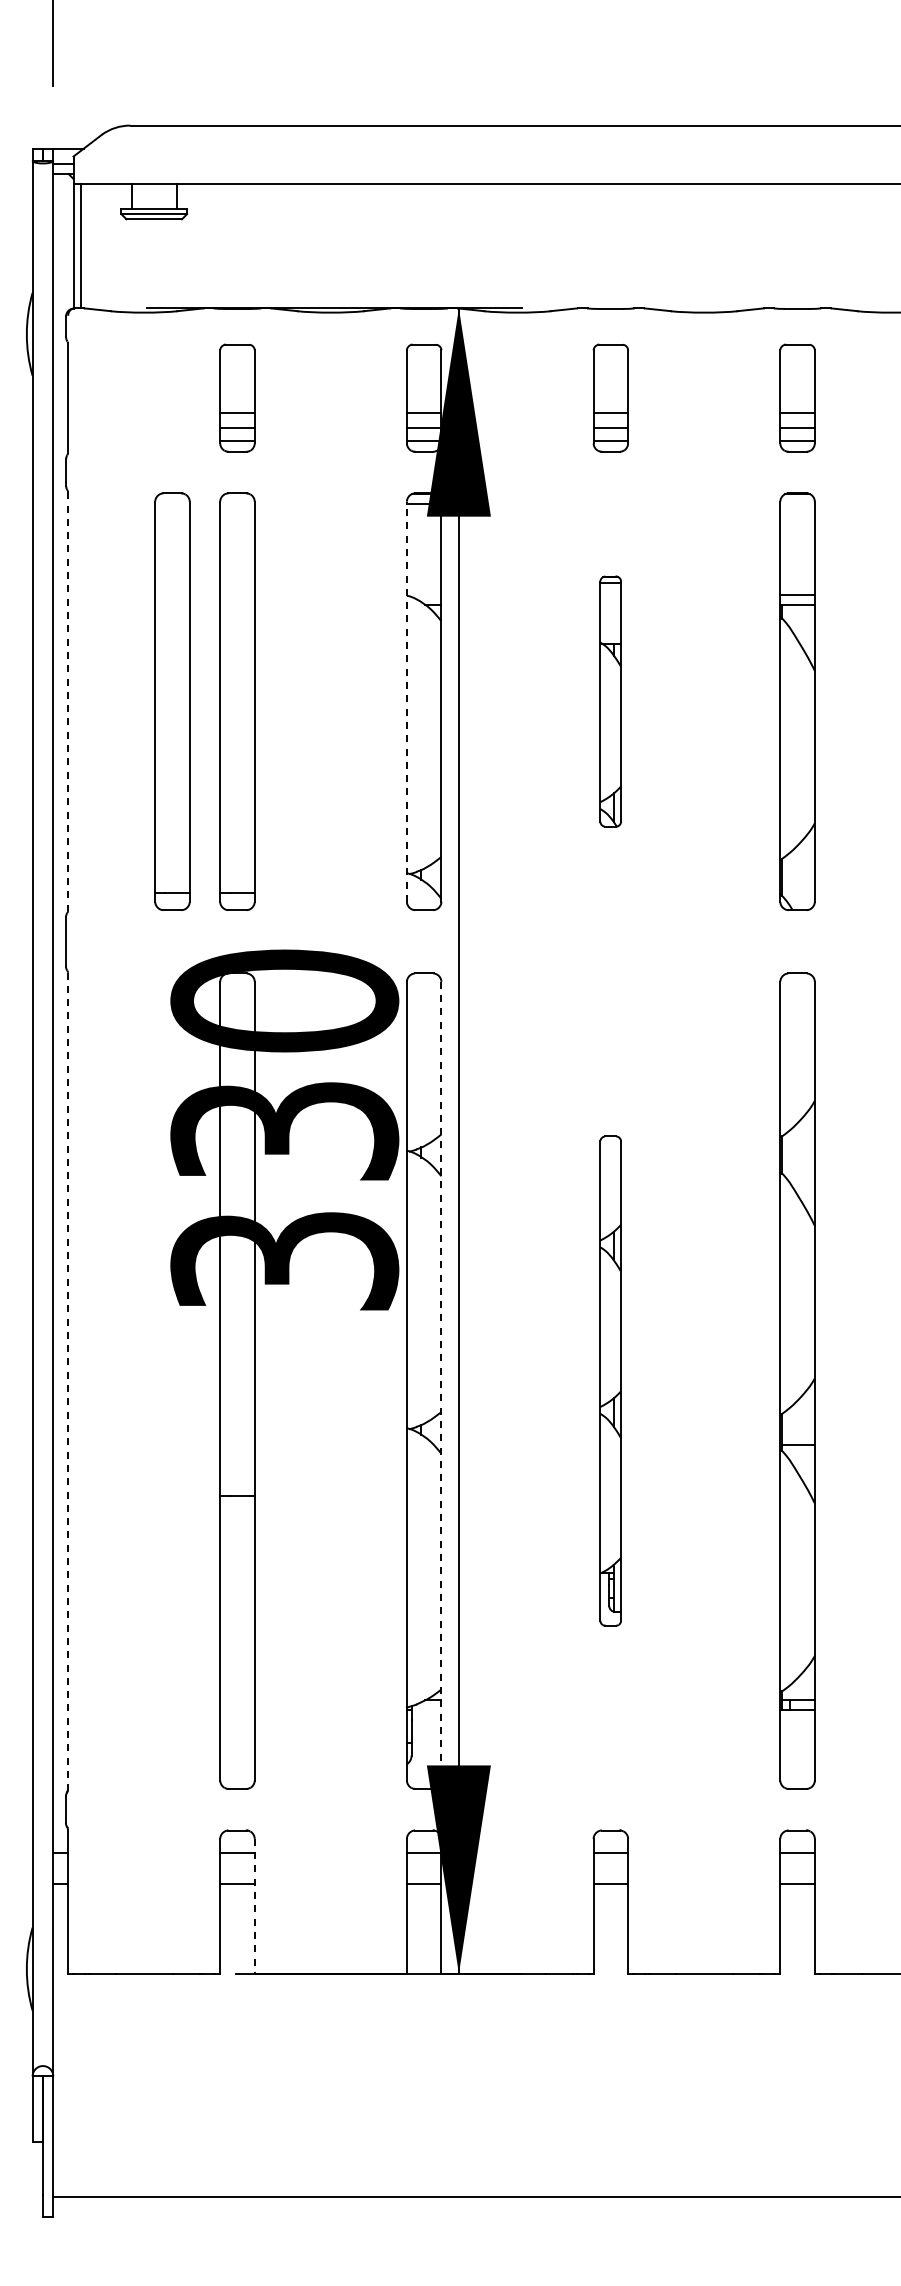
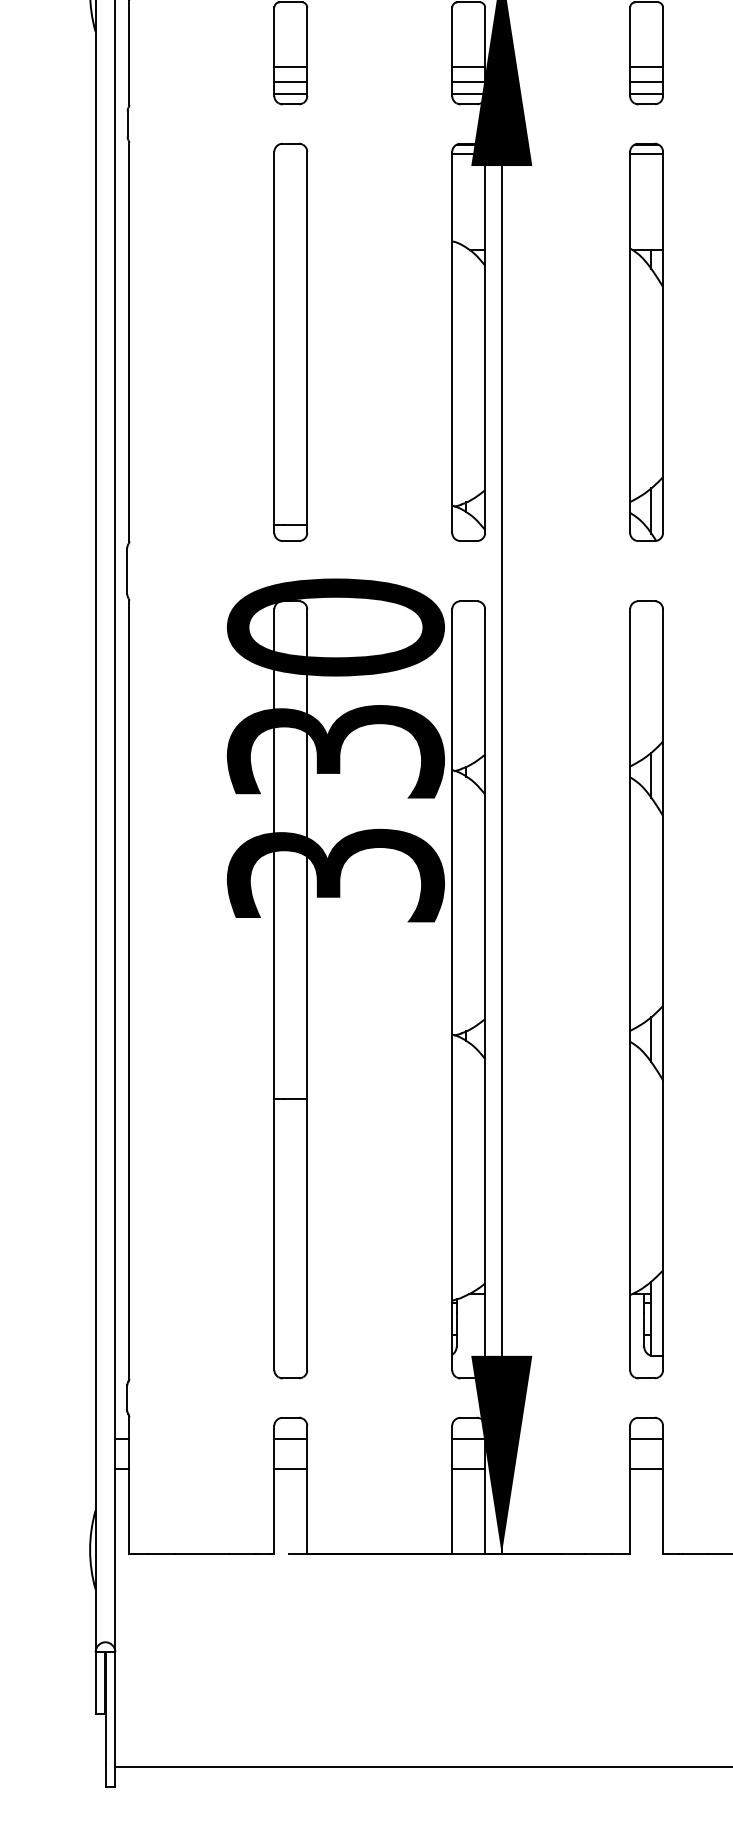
part: (172, 701) -> (228, 342), removed
line: (406, 701) -> (451, 342), dashed -> solid
part: (610, 701) -> (646, 342), size x1.67
line: (68, 702) -> (129, 343), dashed -> solid
part: (610, 1380) -> (646, 989), size x1.67
line: (68, 1381) -> (129, 990), dashed -> solid
line: (441, 1381) -> (485, 990), dashed -> solid
line: (254, 1906) -> (307, 1490), dashed -> solid

